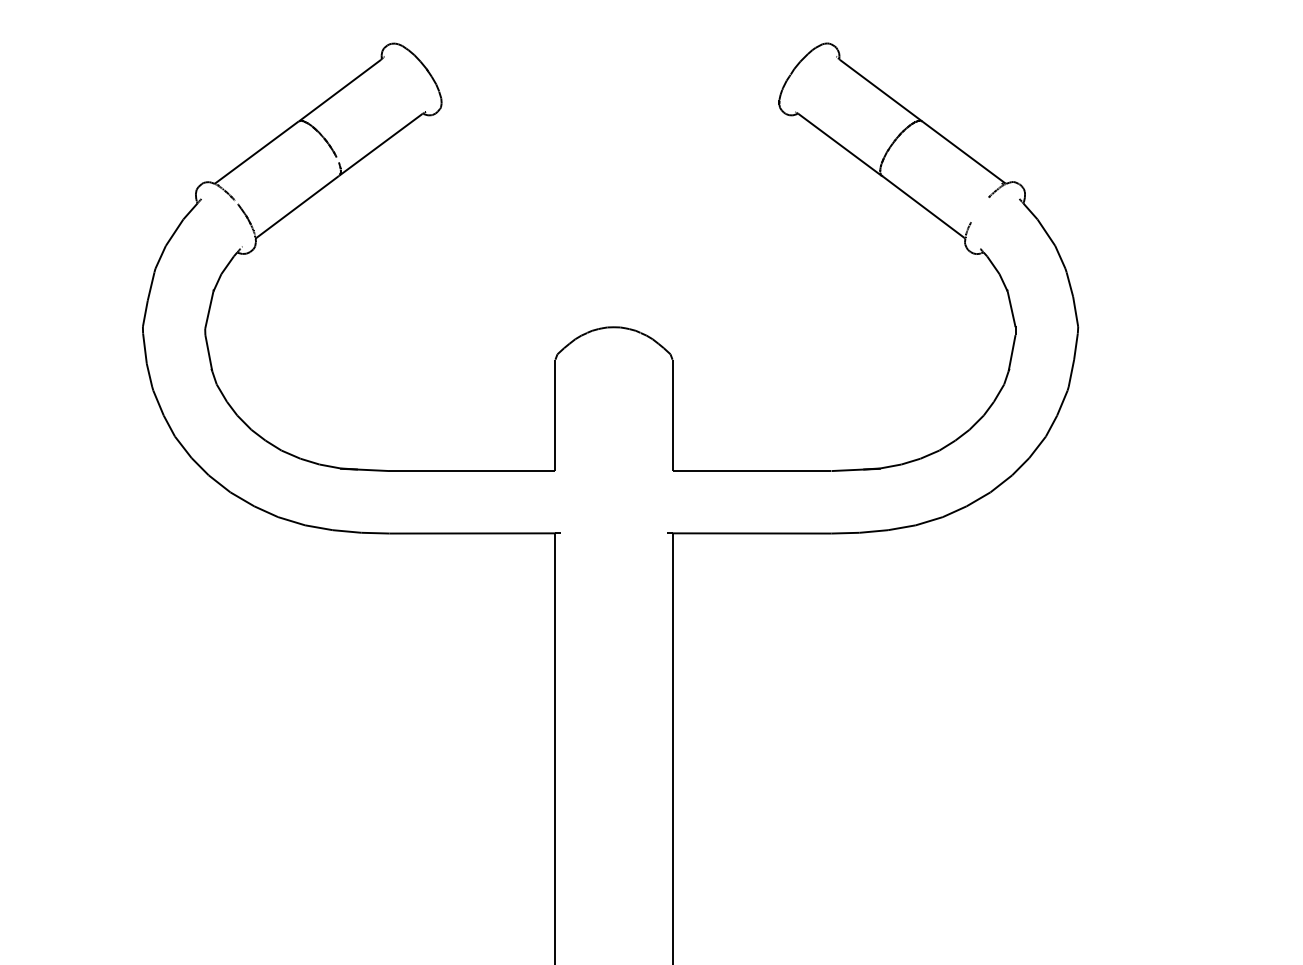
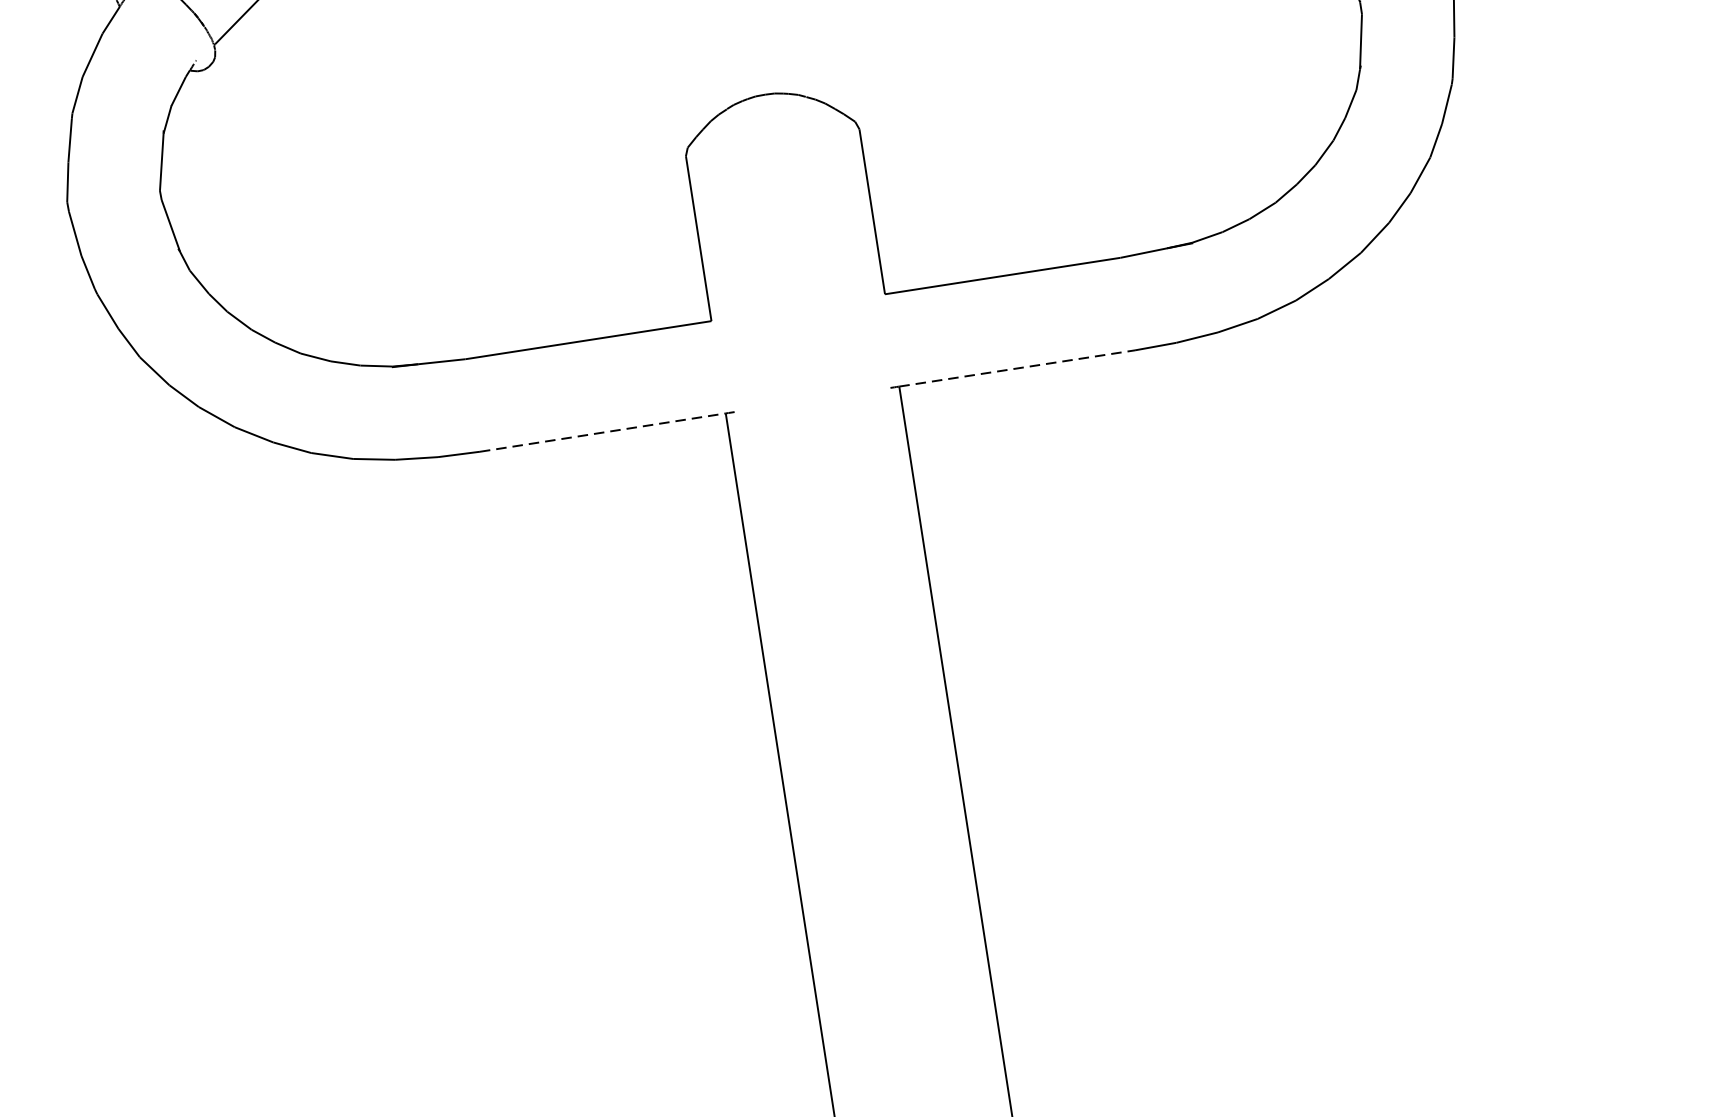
line: (472, 533) -> (602, 432), solid -> dashed
line: (752, 533) -> (1017, 368), solid -> dashed

